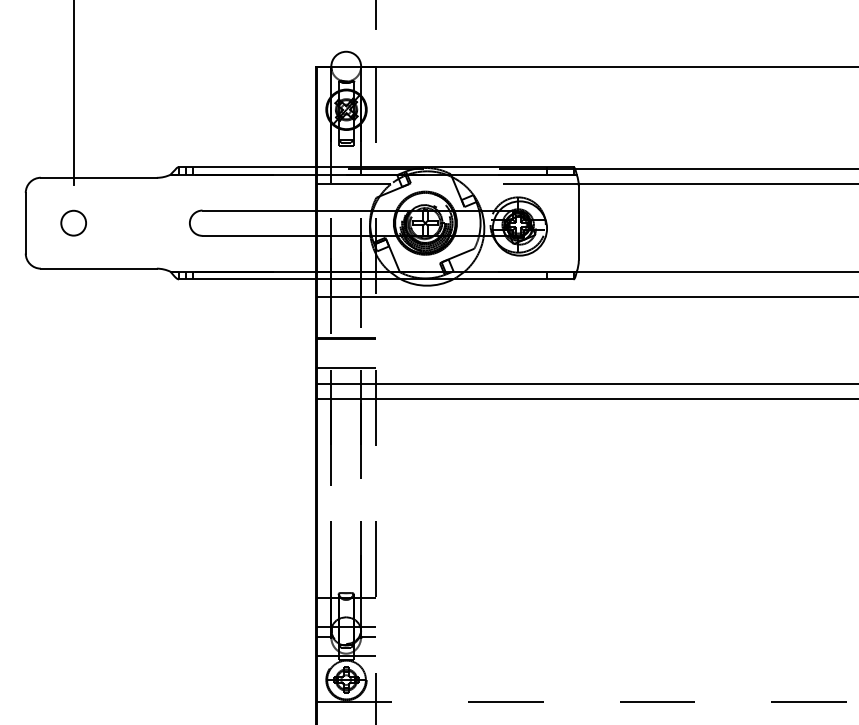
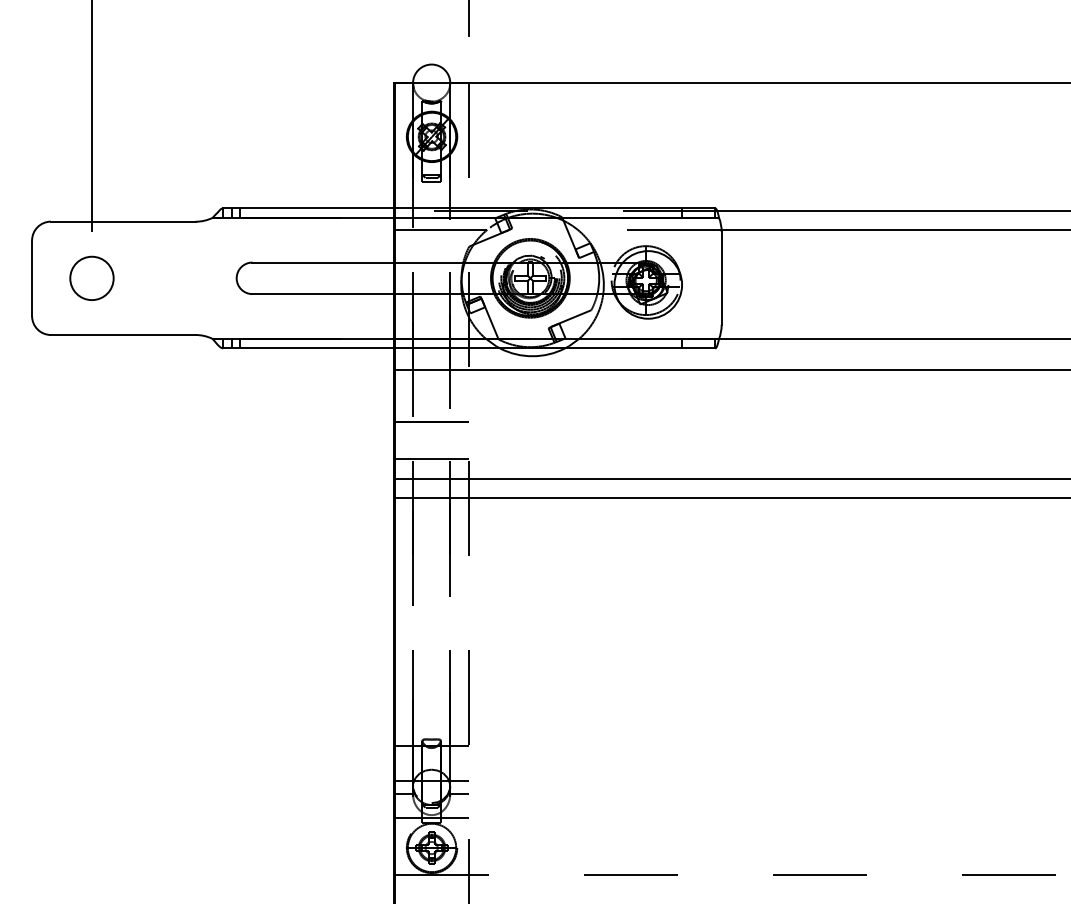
circle: (73, 222) -> (91, 277), size x1.4

